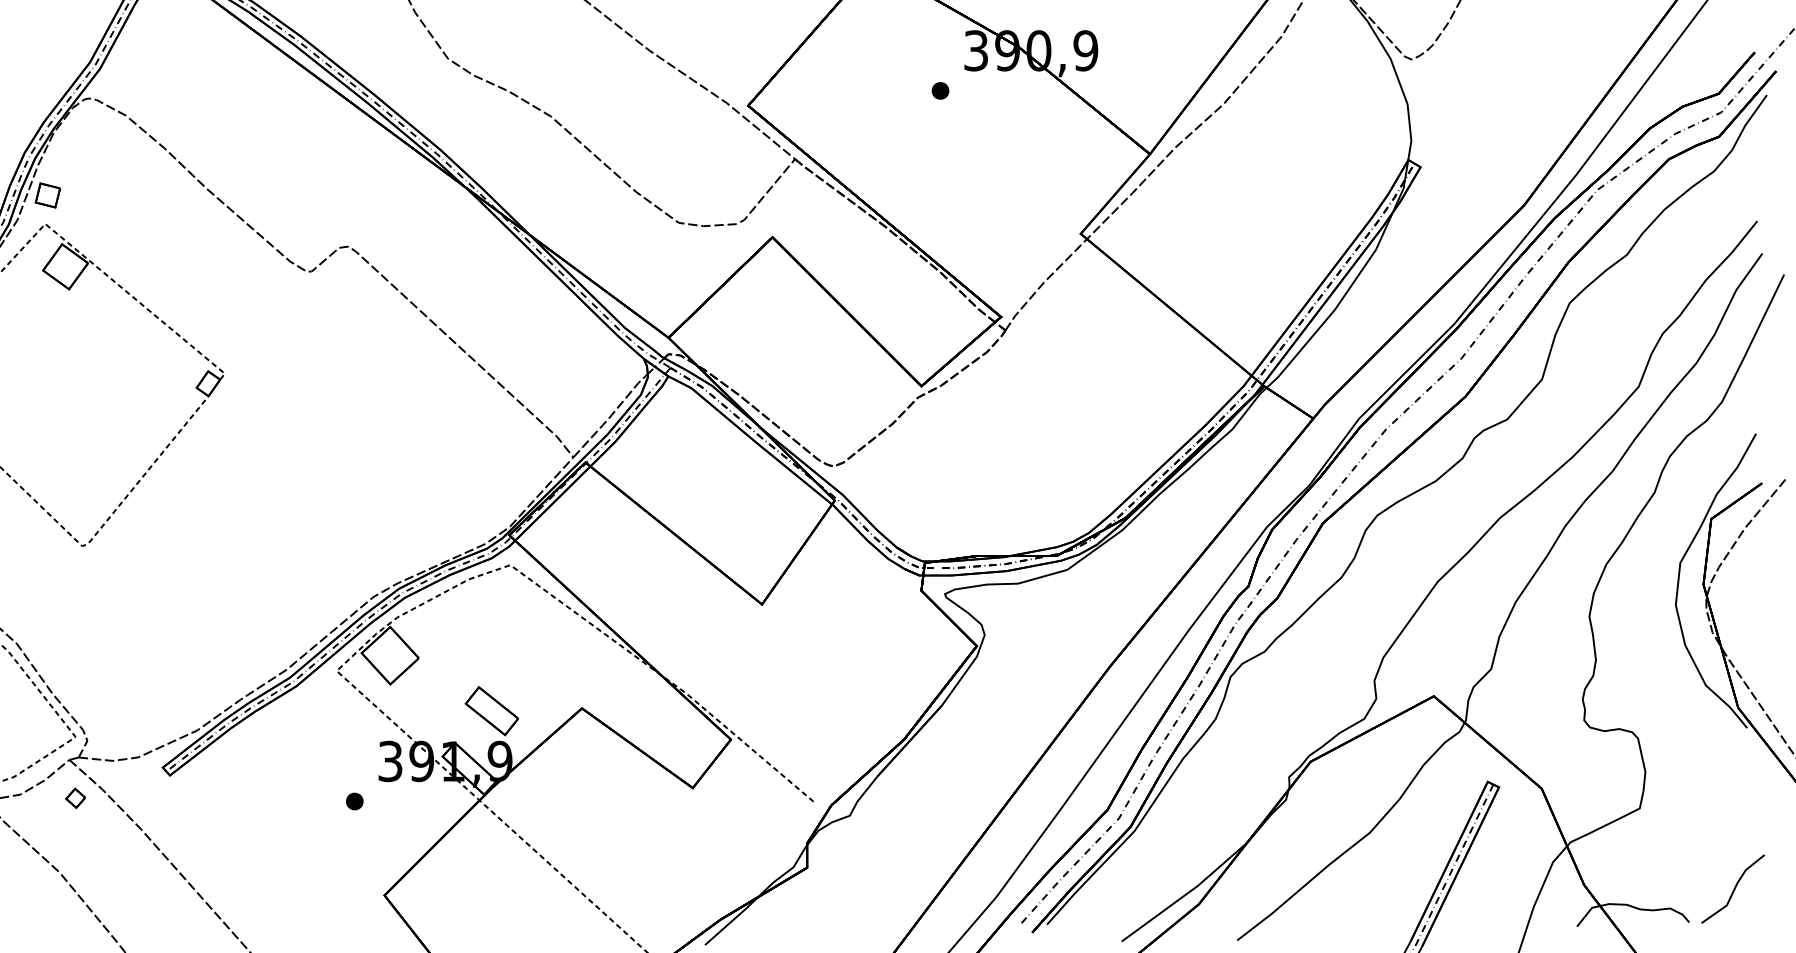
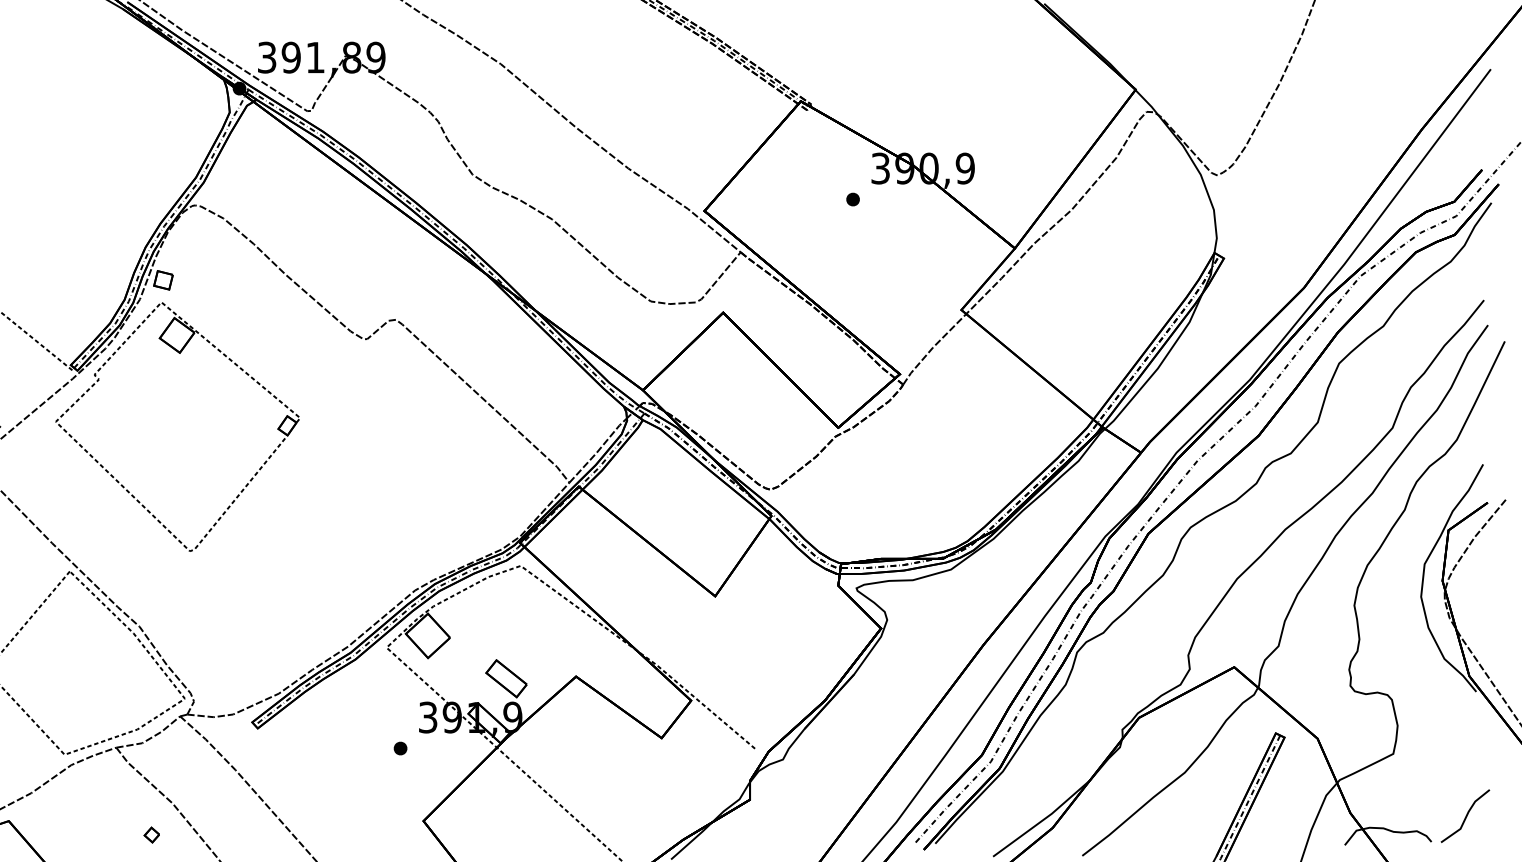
part: (75, 797) -> (151, 834), moved

